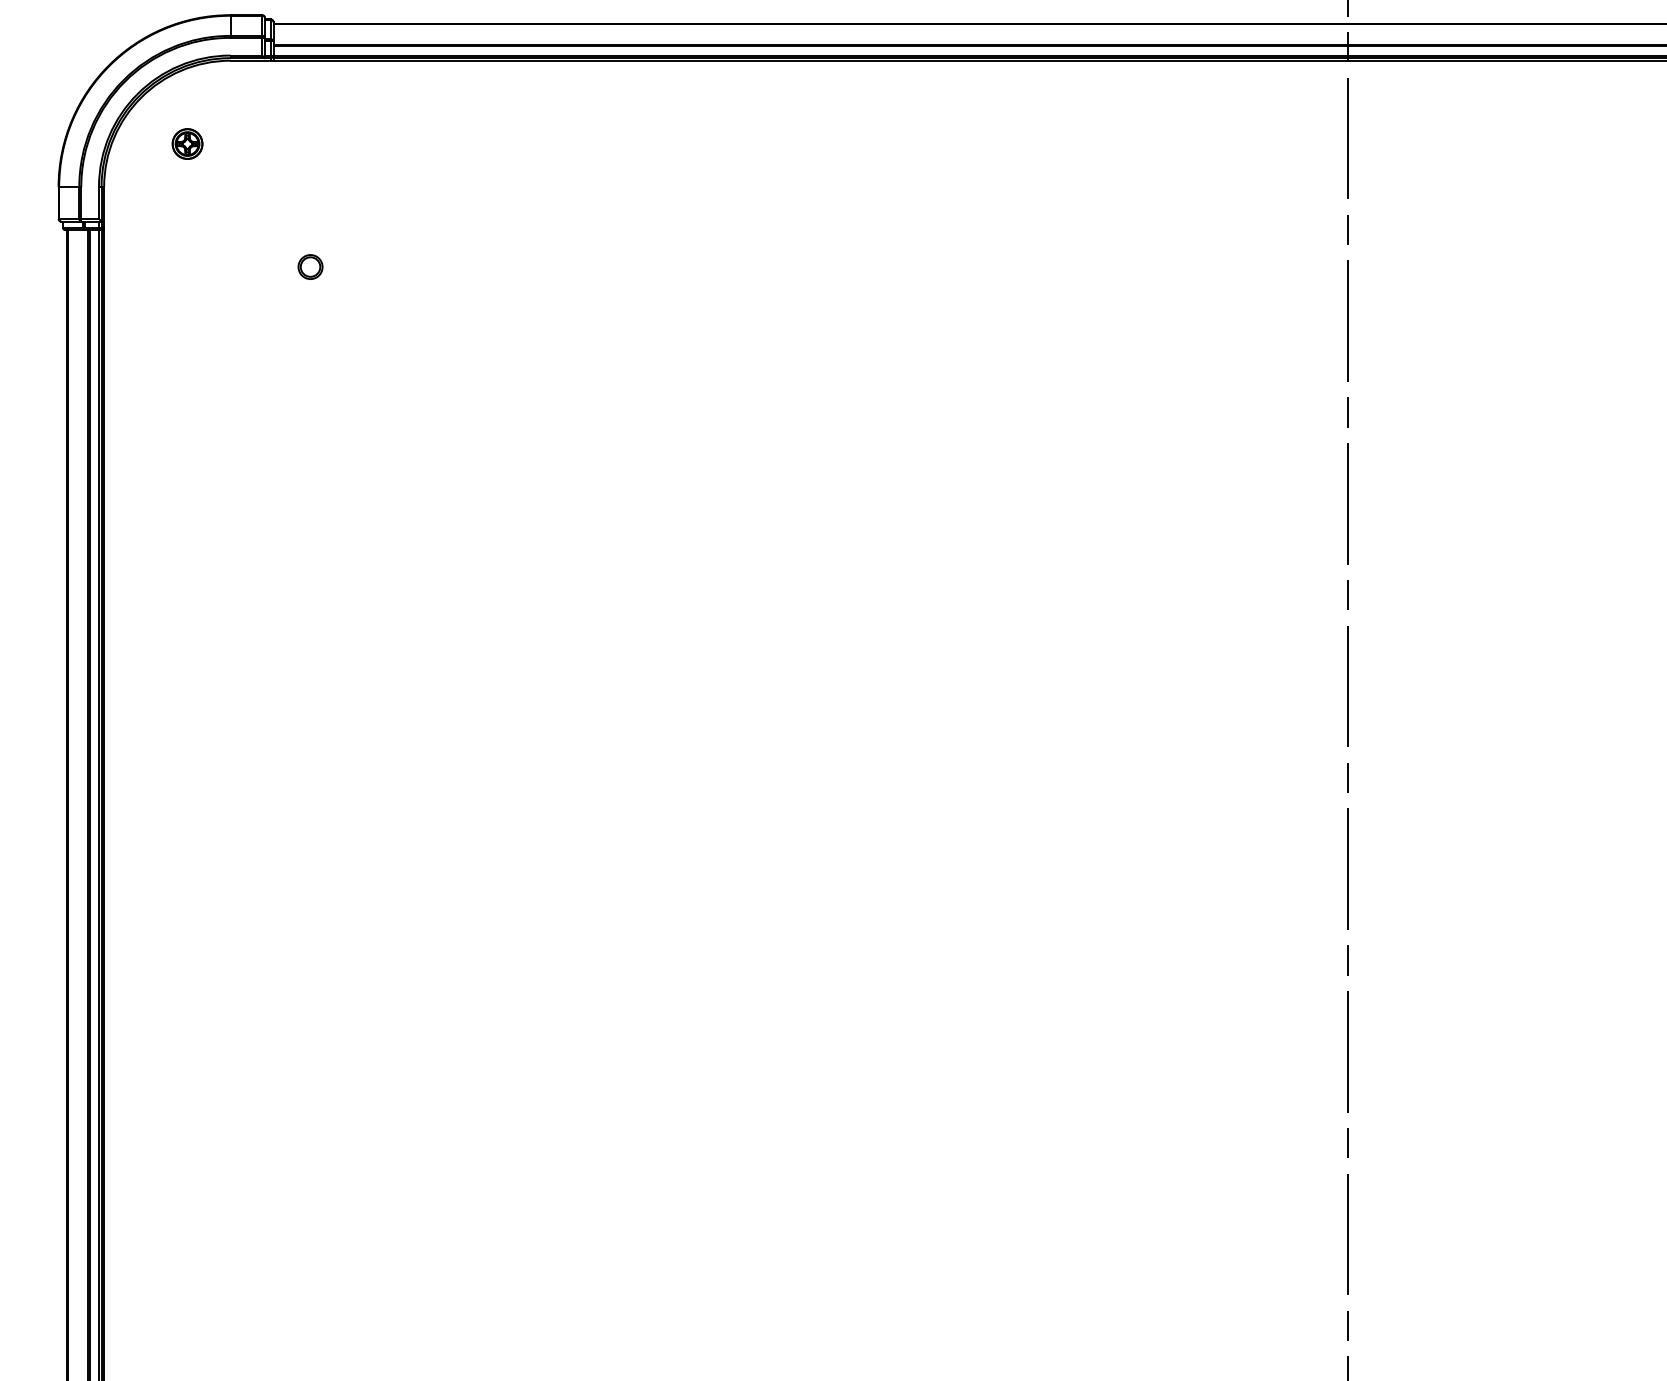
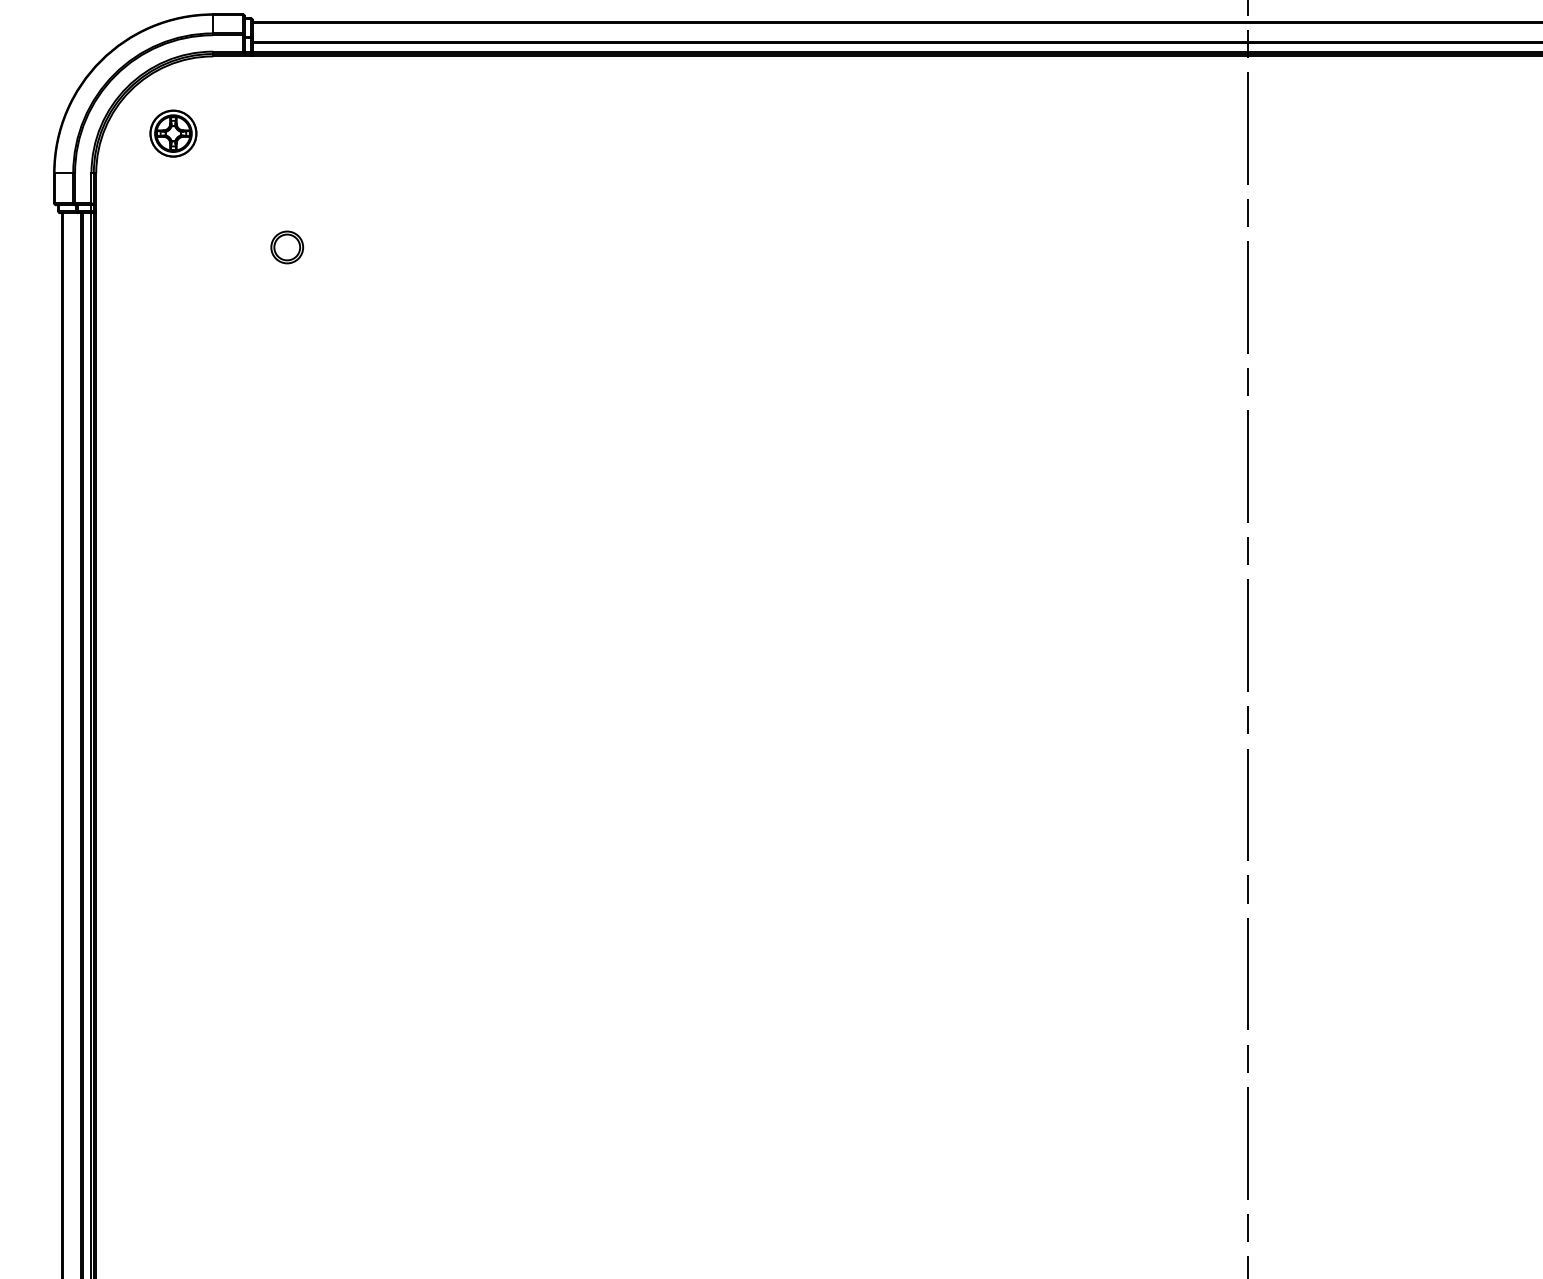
part: (187, 143) -> (173, 133), size x1.67
part: (310, 267) -> (287, 247), size x1.43

